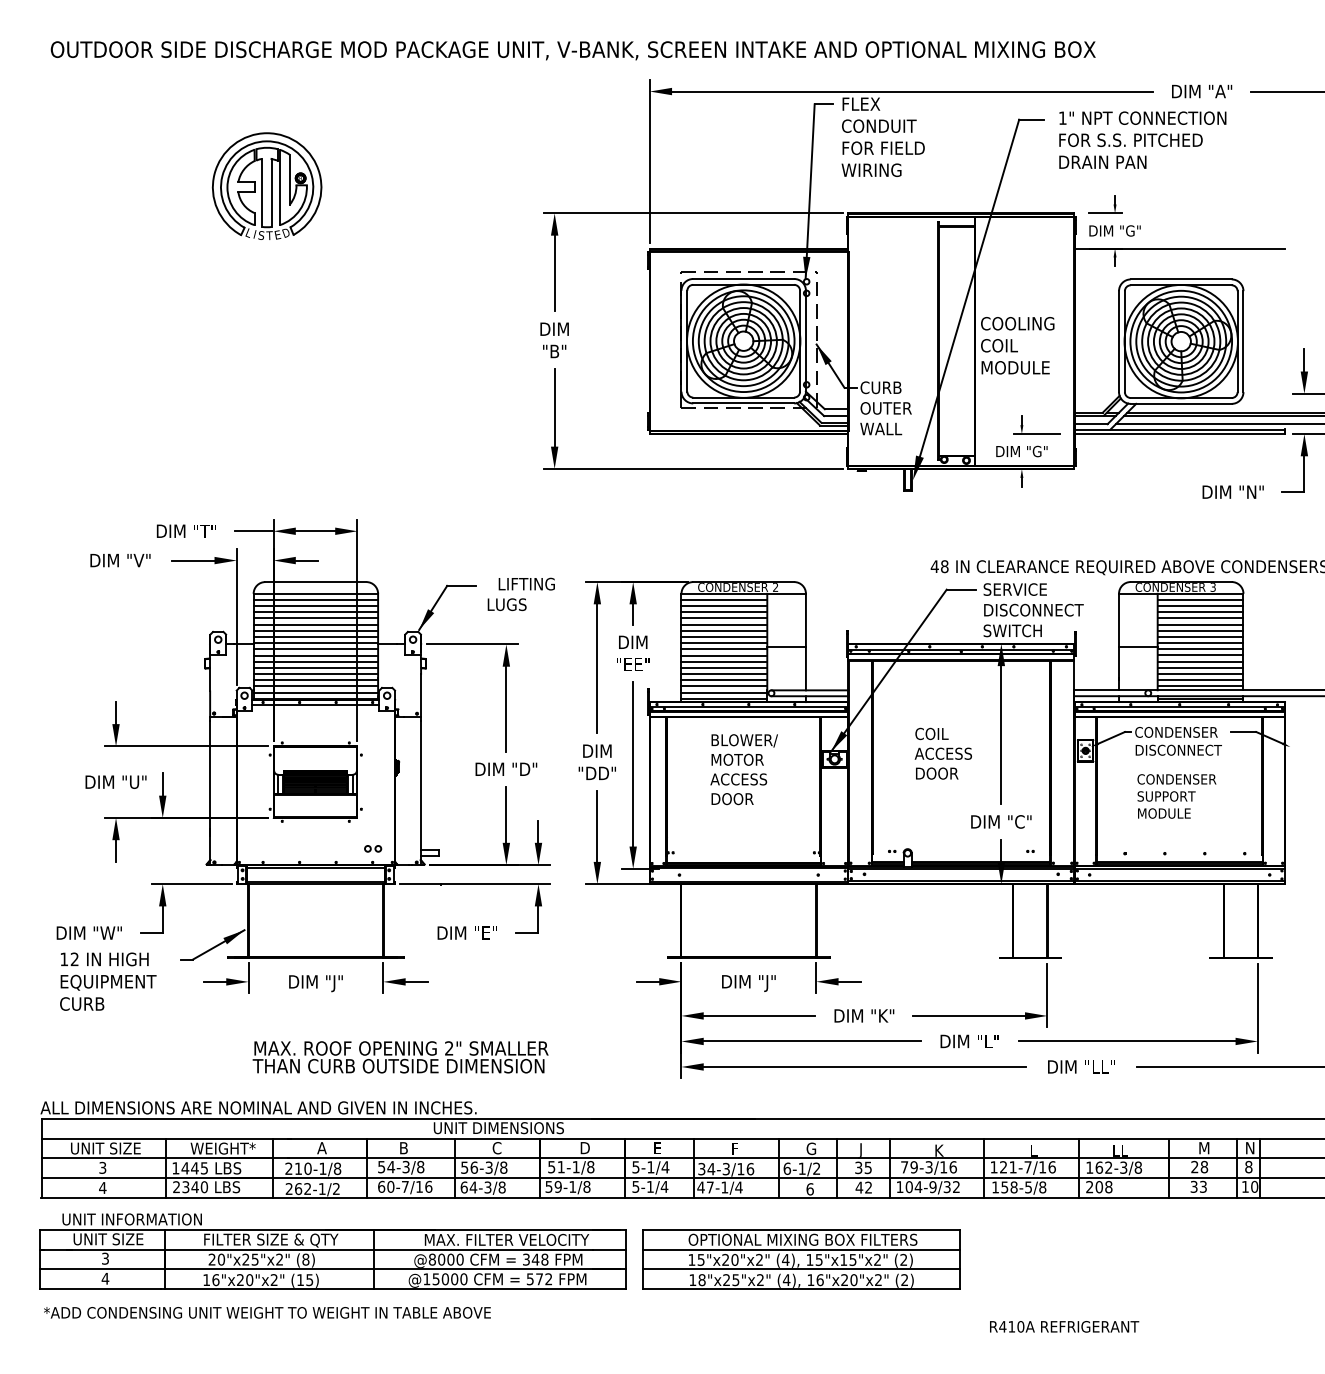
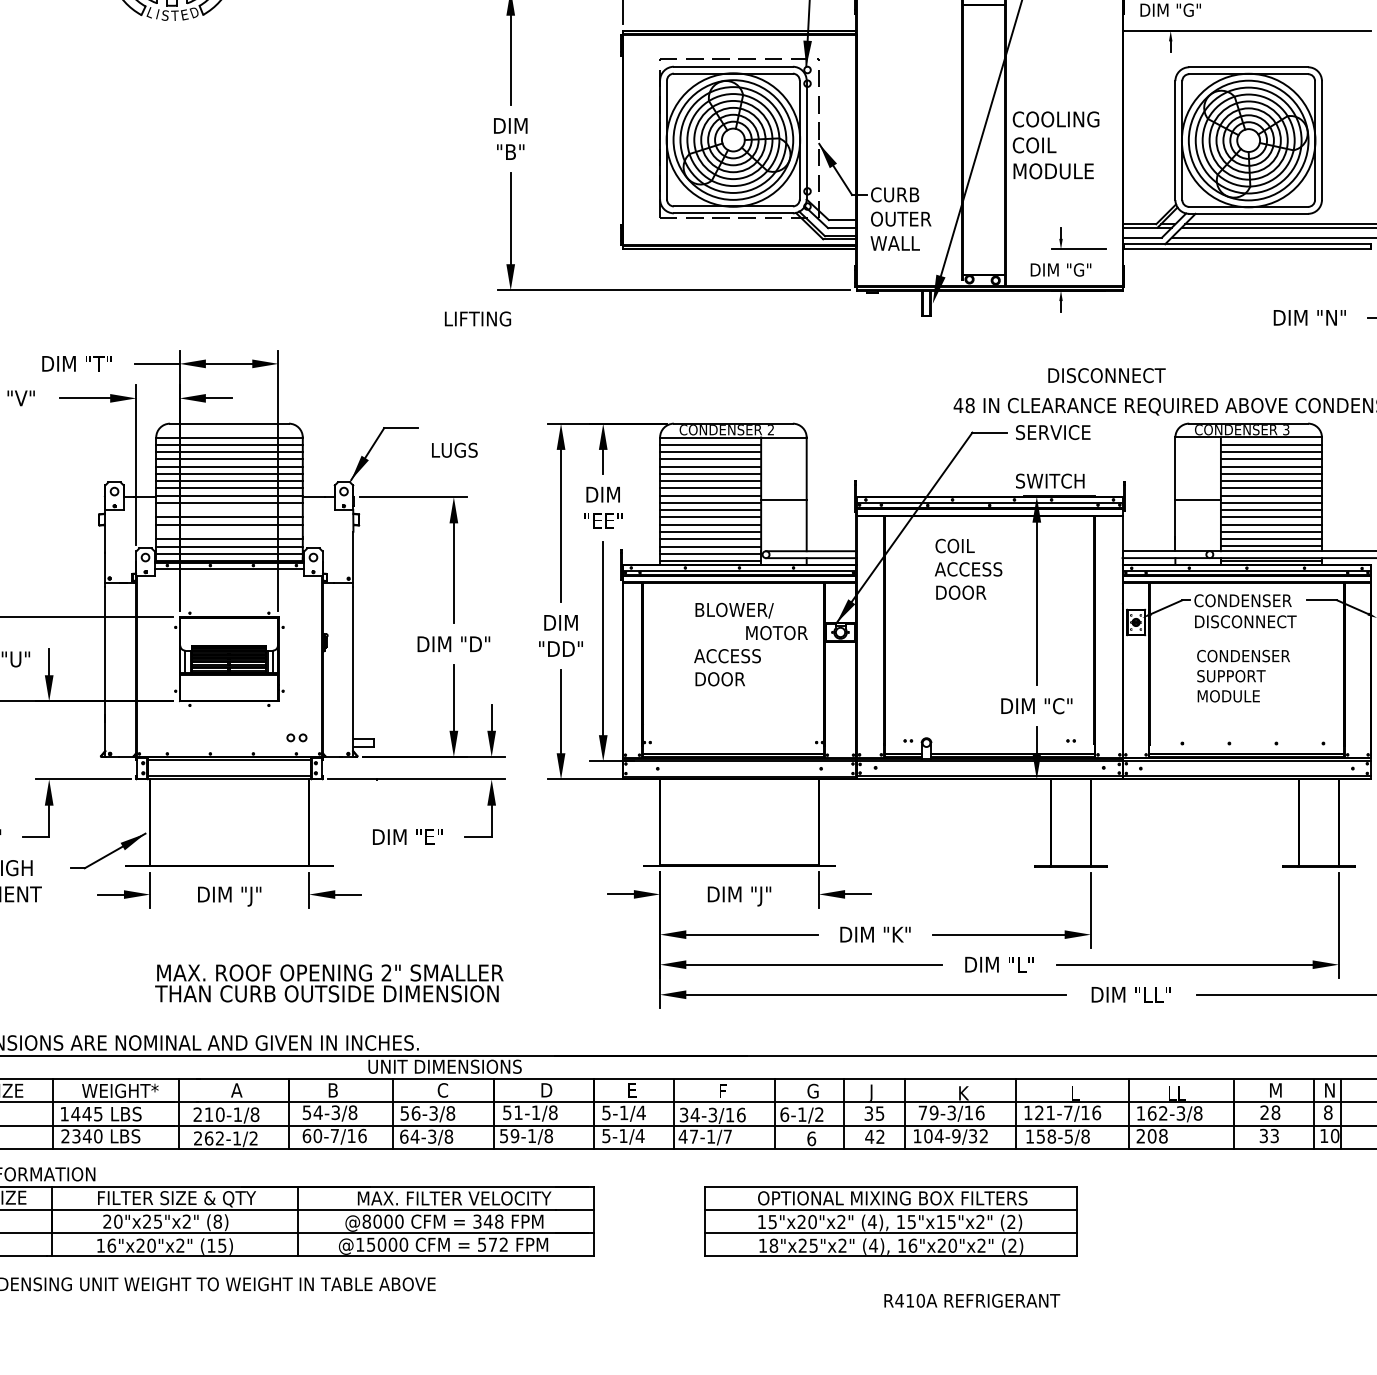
text: (526, 583) -> (477, 318), moved
text: (1033, 609) -> (1106, 374), moved
line: (315, 655) -> (229, 510), removed
line: (315, 674) -> (229, 532), removed
text: (942, 753) -> (967, 569), moved
text: (737, 759) -> (776, 632), moved
text: (738, 1187) -> (727, 1136), 47-1/4 -> 47-1/7
part: (801, 1259) -> (890, 1221), moved
text: (1064, 1326) -> (972, 1300), moved

